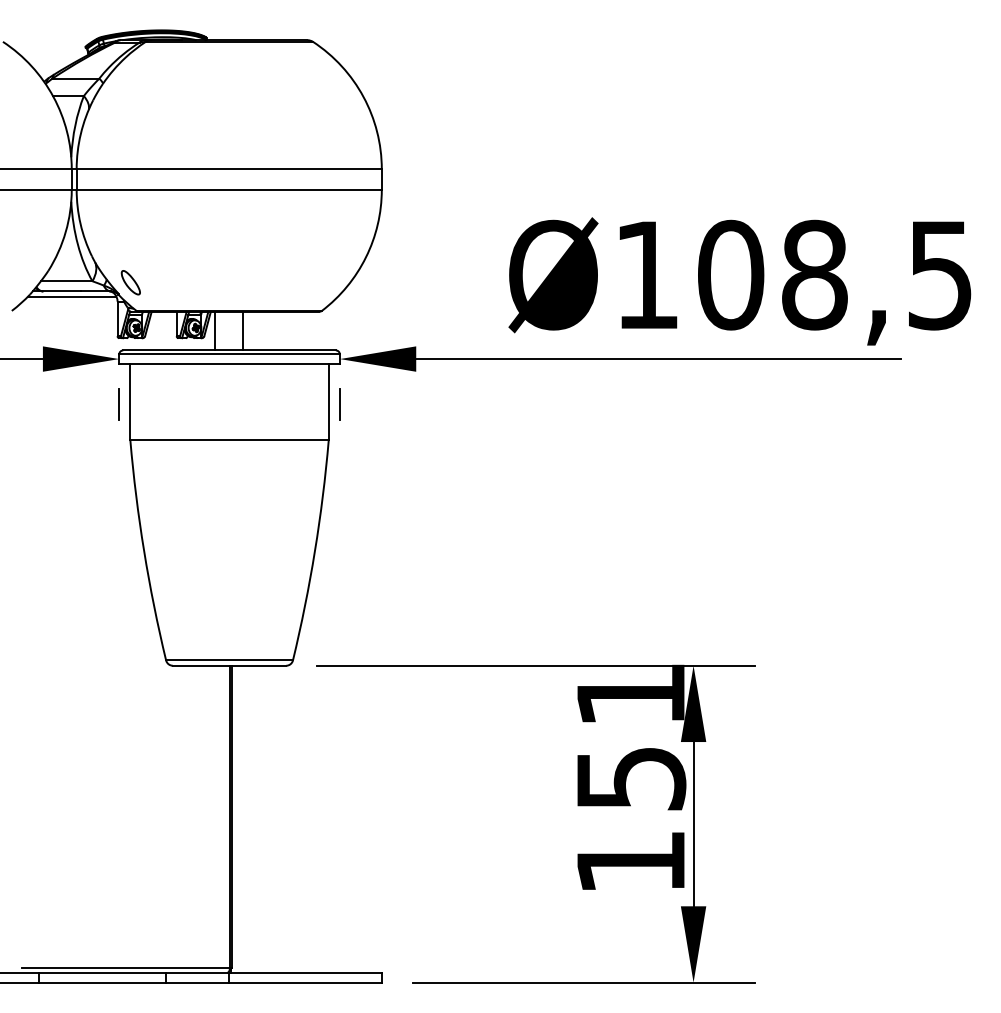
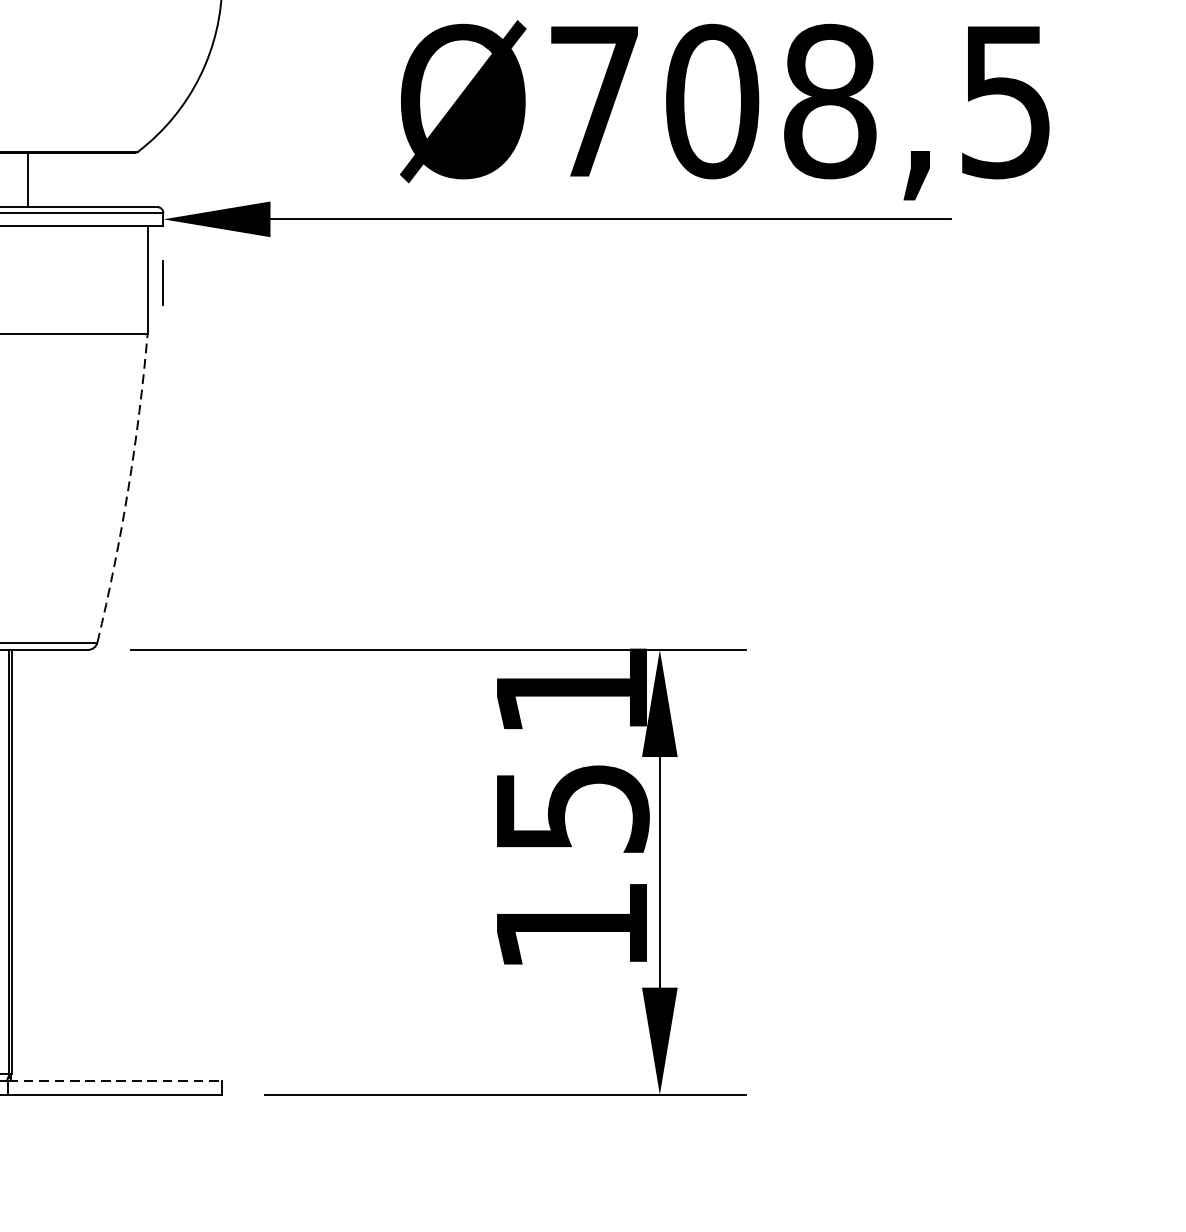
text: (646, 274) -> (593, 100), Ø108,5 -> Ø708,5
arc: (314, 551) -> (127, 489), solid -> dashed
line: (306, 972) -> (116, 1080), solid -> dashed

